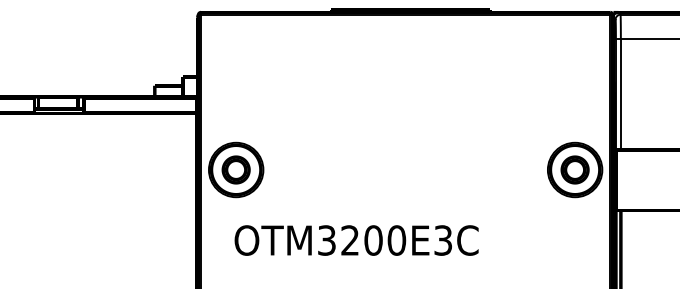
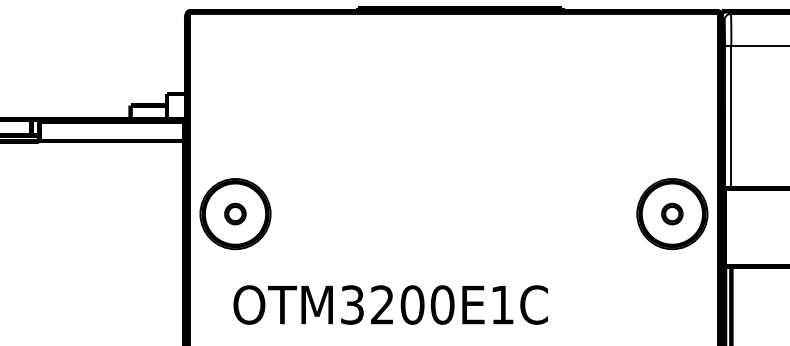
part: (235, 169) -> (234, 213), size x0.6
part: (574, 169) -> (671, 213), size x0.6
text: (443, 240) -> (502, 304), OTM3200E3C -> OTM3200E1C

